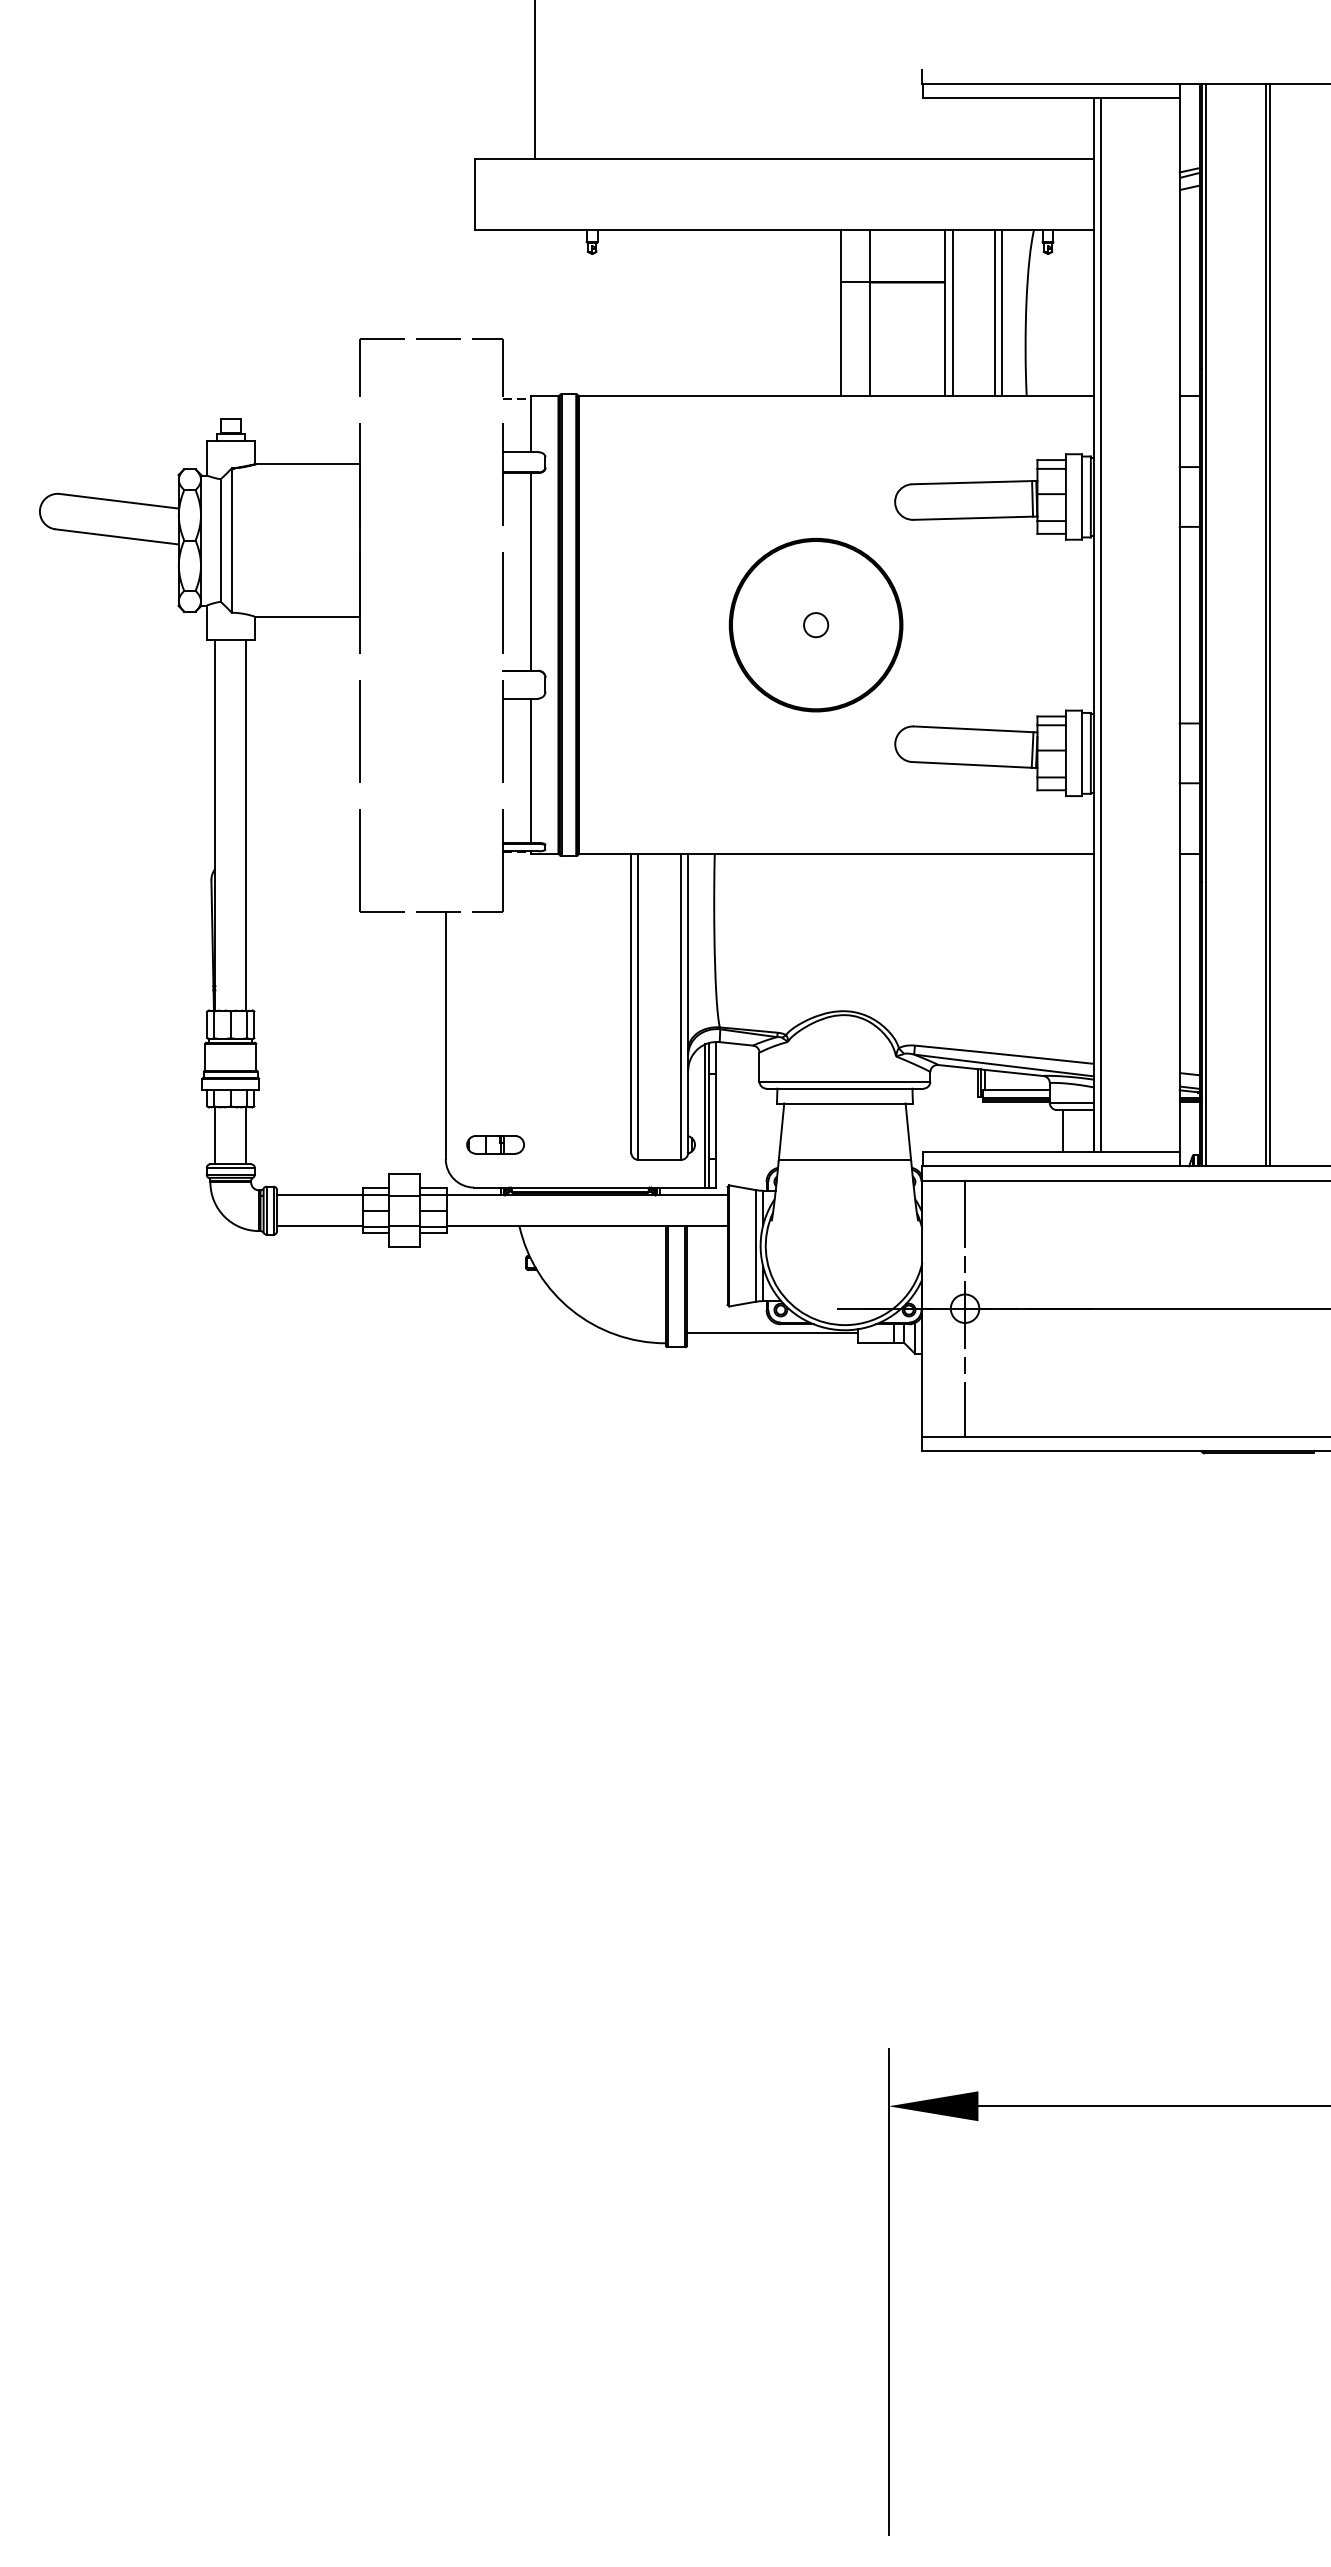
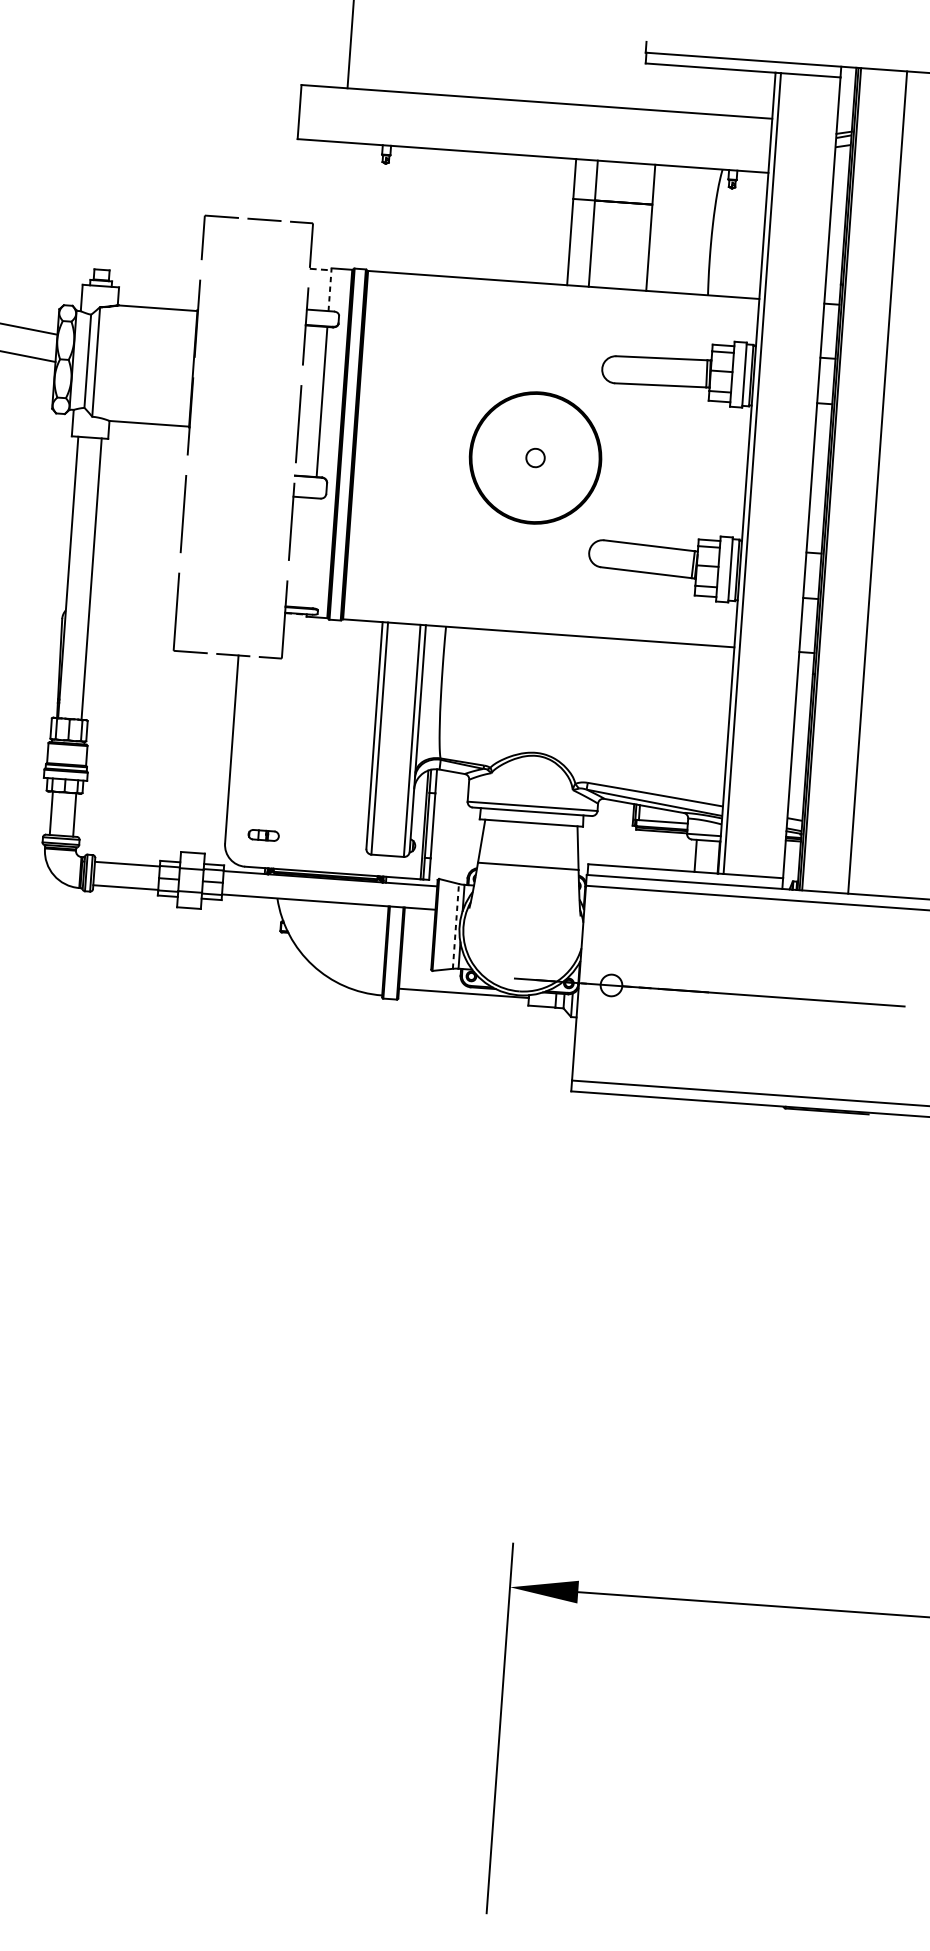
line: (952, 312) -> (656, 227), removed
line: (995, 312) -> (688, 230), removed
line: (1002, 312) -> (694, 230), removed
line: (531, 423) -> (330, 289), solid -> dashed
line: (1269, 625) -> (879, 482), removed
line: (531, 770) -> (311, 552), removed
part: (495, 1144) -> (263, 835), size x0.7
line: (755, 1245) -> (455, 926), solid -> dashed
line: (965, 1308) -> (611, 985), removed

